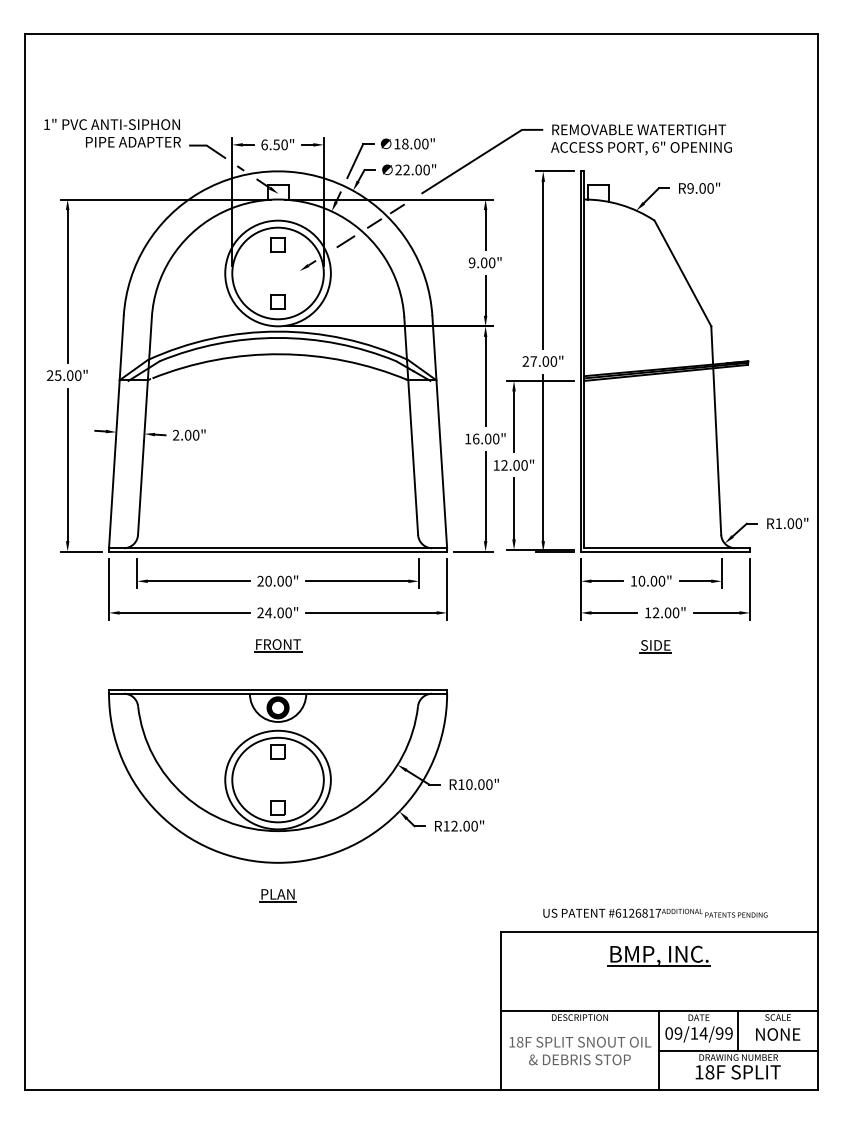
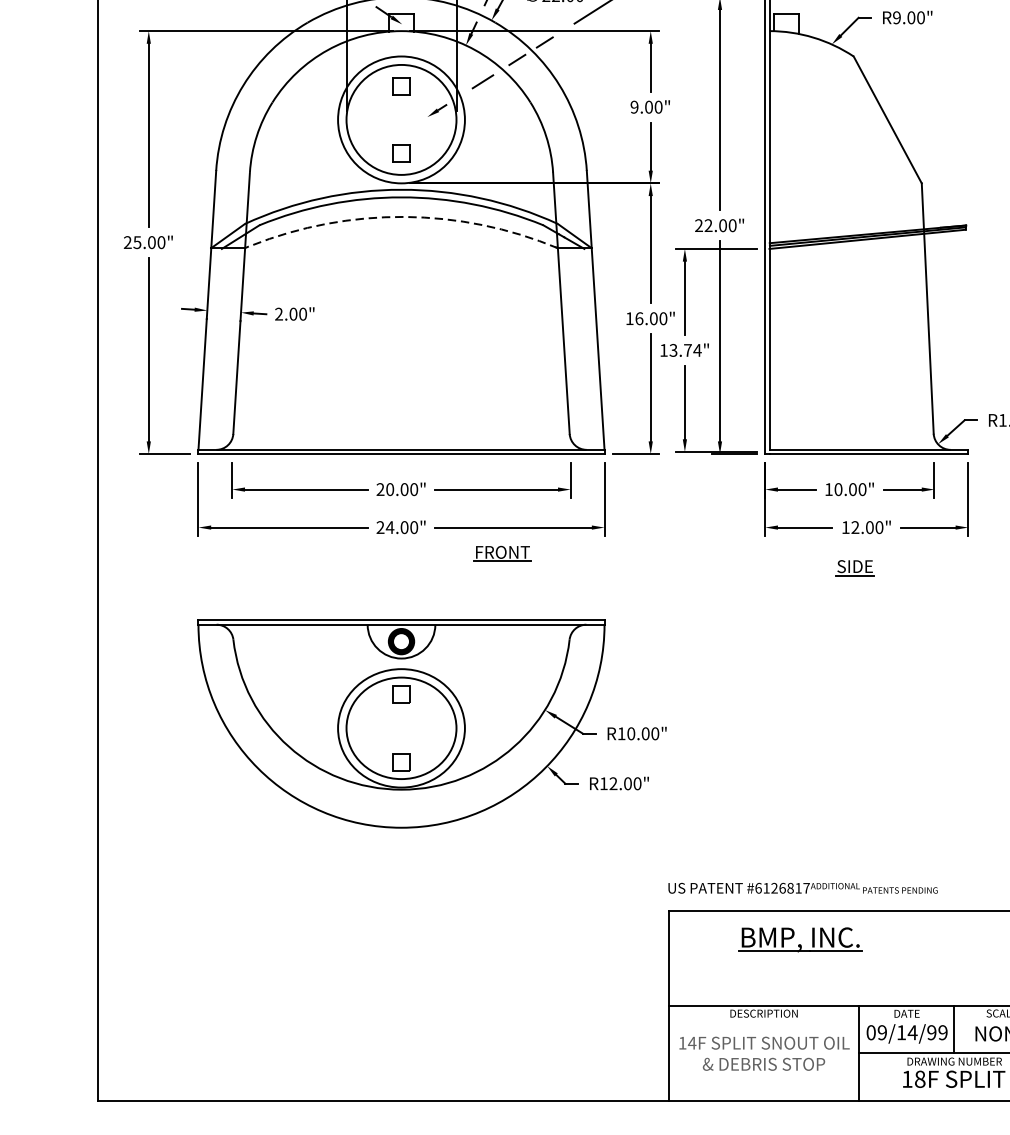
arc: (280, 354) -> (404, 217), solid -> dashed
text: (533, 361) -> (708, 225), 27.00" -> 22.00"
text: (514, 465) -> (685, 350), 12.00" -> 13.74"
part: (278, 645) -> (502, 553), moved
part: (277, 895) -> (400, 866), removed
text: (655, 912) -> (803, 887), moved
part: (658, 955) -> (799, 939), moved
text: (519, 1041) -> (691, 1042), 18F -> 14F

